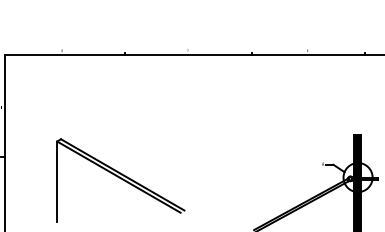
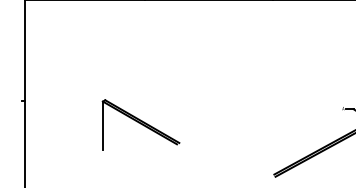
part: (120, 180) -> (140, 124), size x0.6

